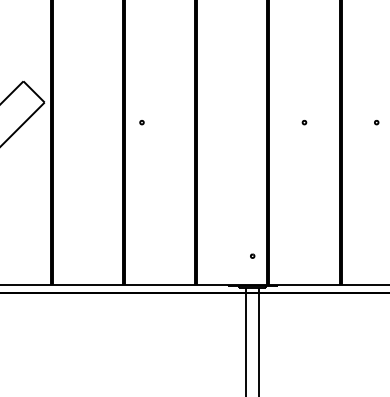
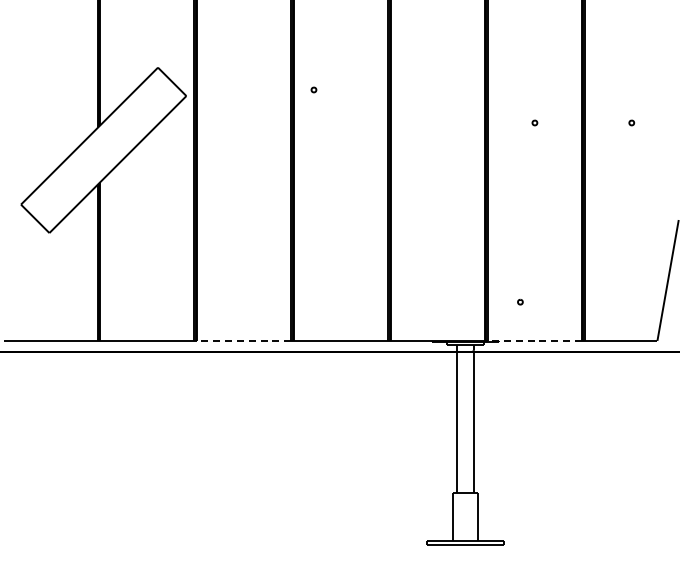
part: (141, 122) -> (313, 89), moved
part: (252, 255) -> (520, 301), moved
line: (87, 284) -> (244, 340), solid -> dashed
line: (304, 284) -> (534, 340), solid -> dashed

